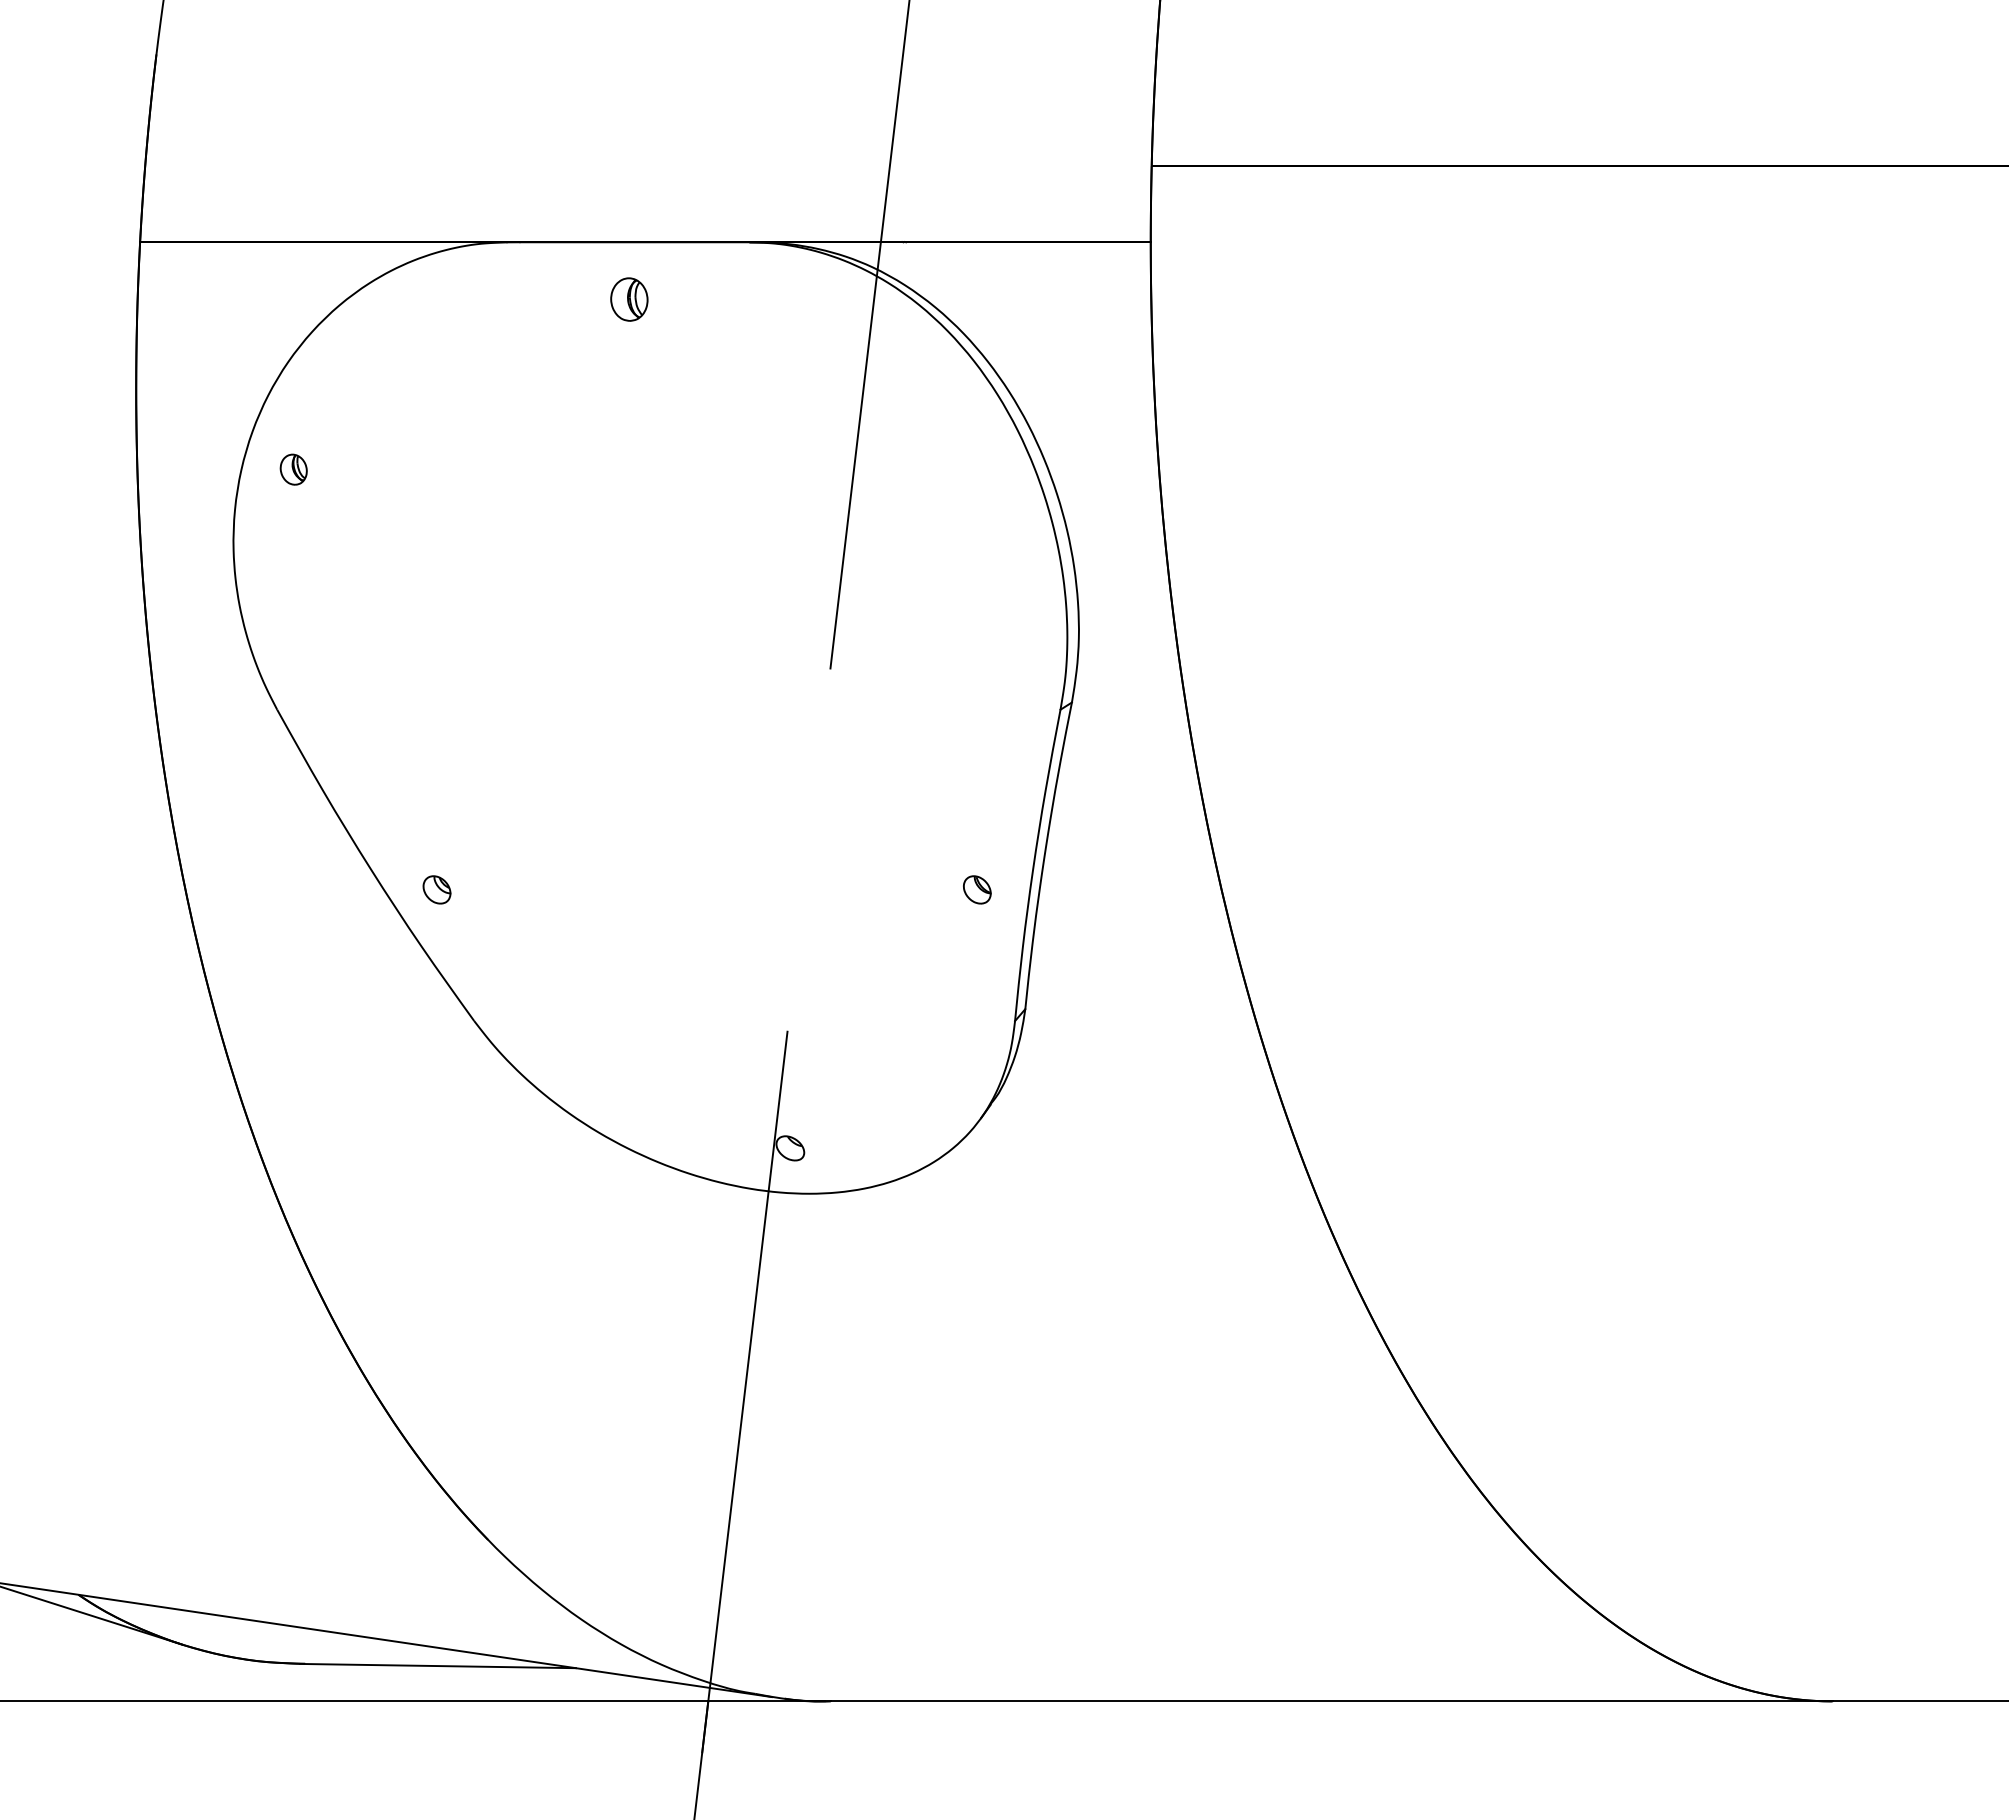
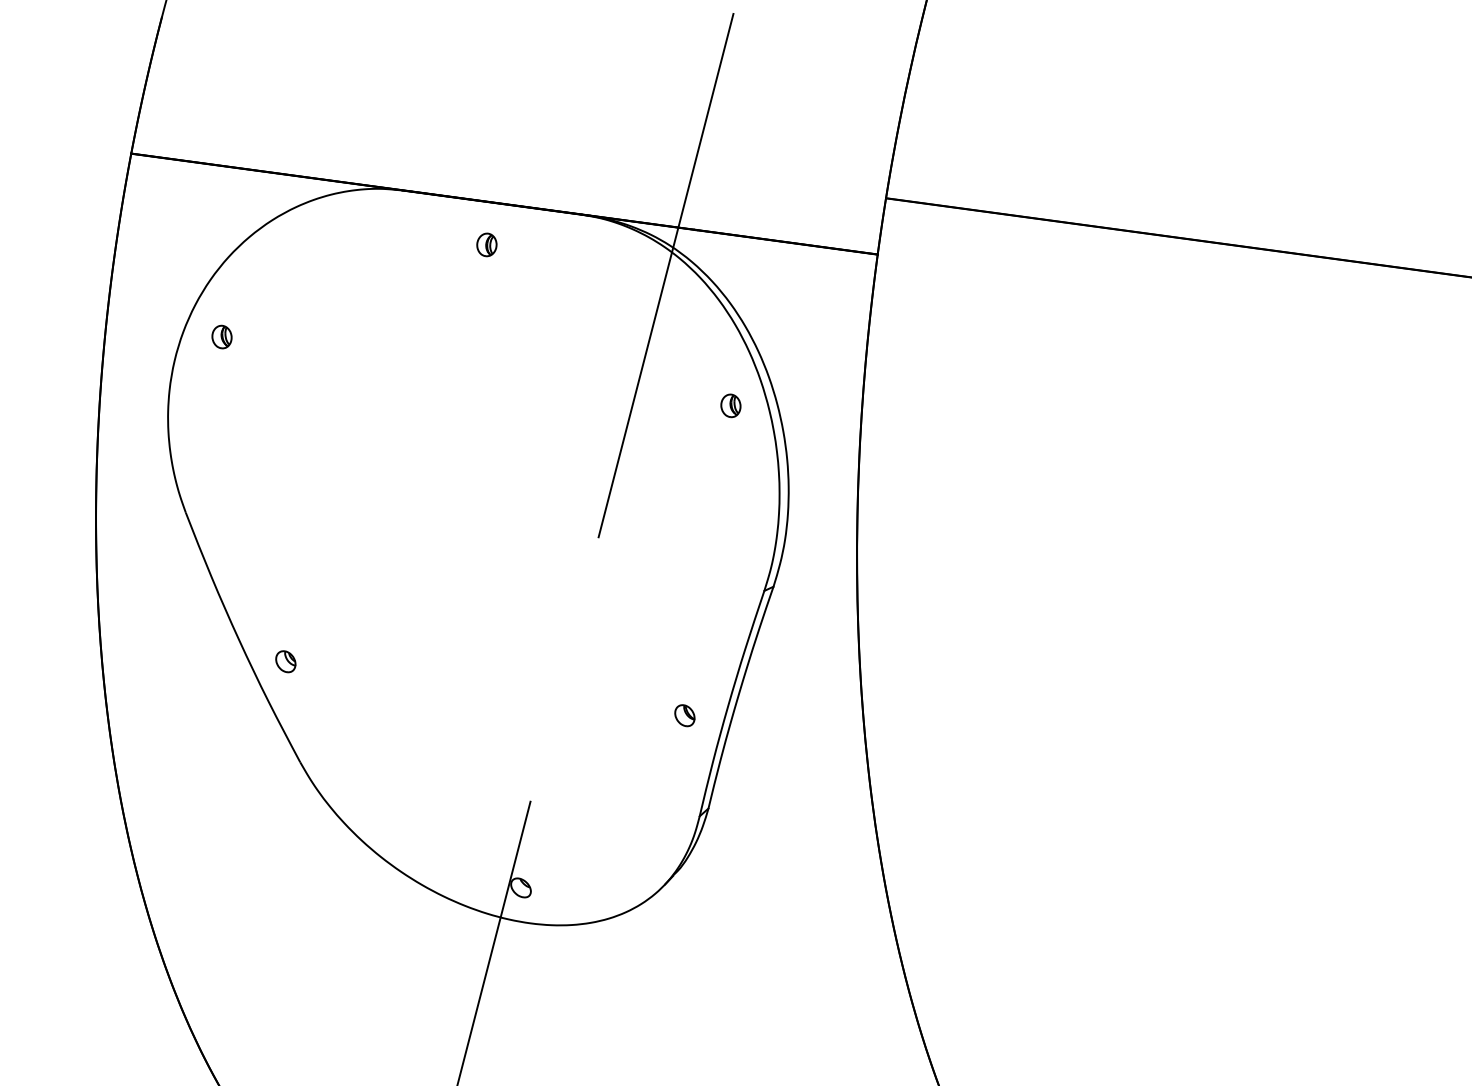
part: (629, 299) -> (486, 244), size x0.71
part: (982, 469) -> (730, 405), added

